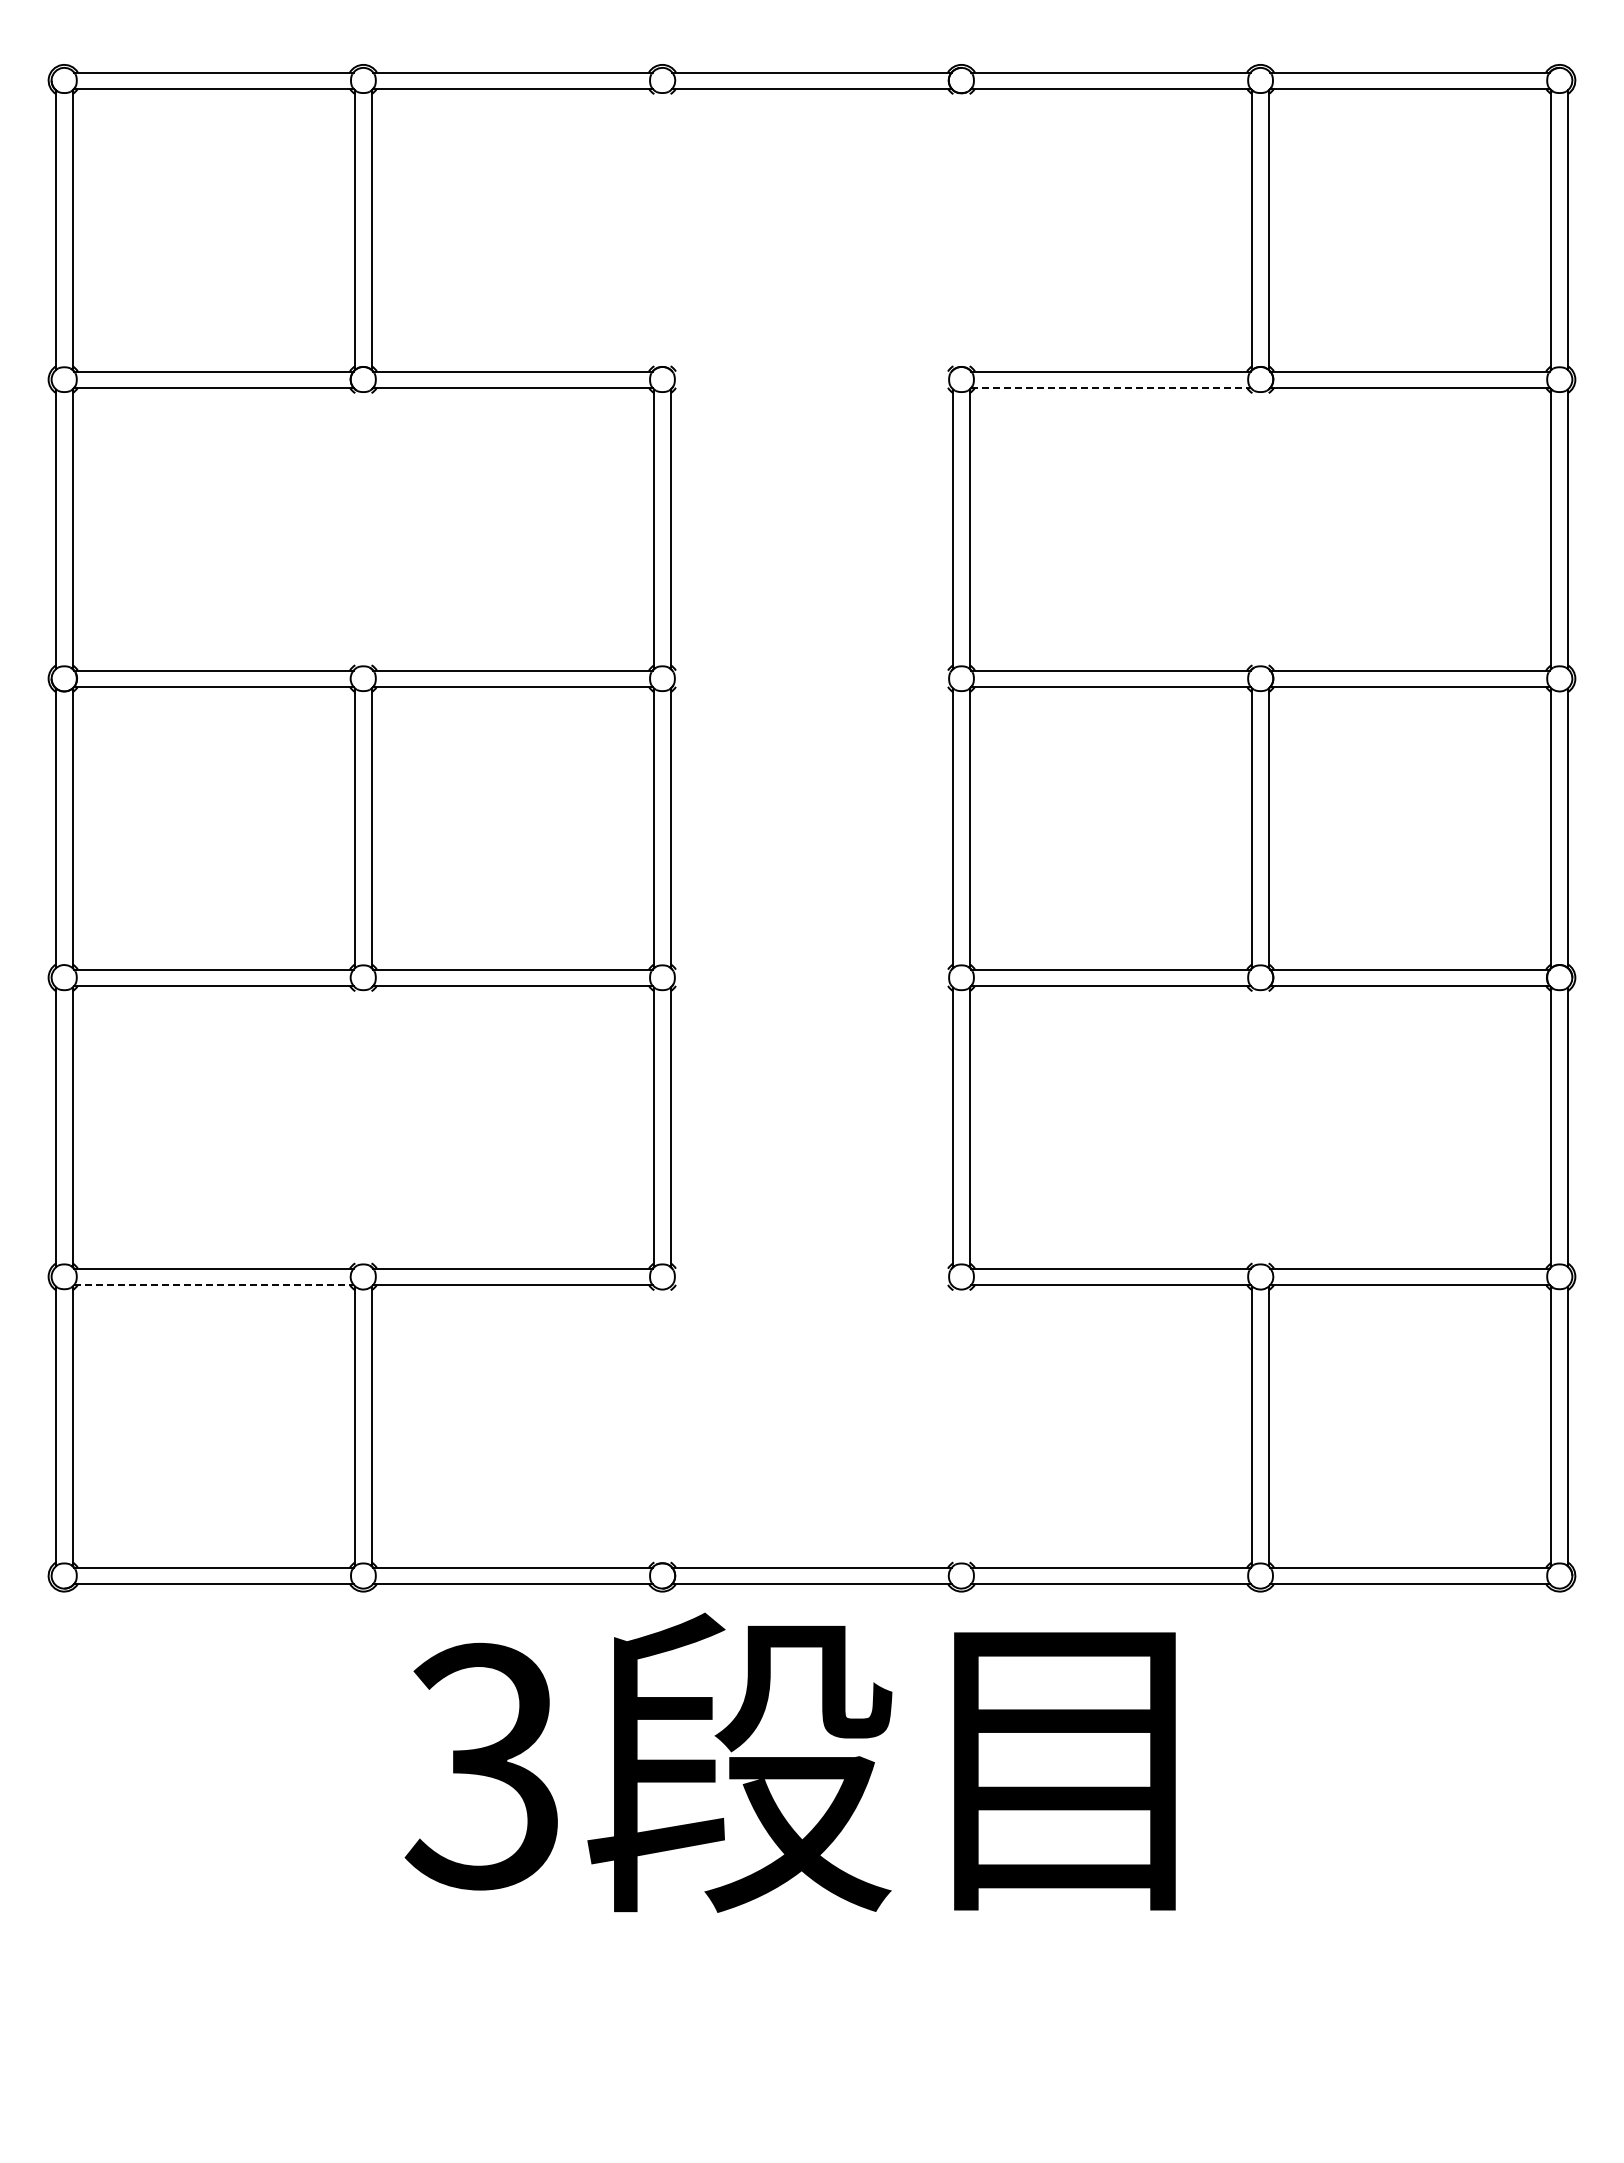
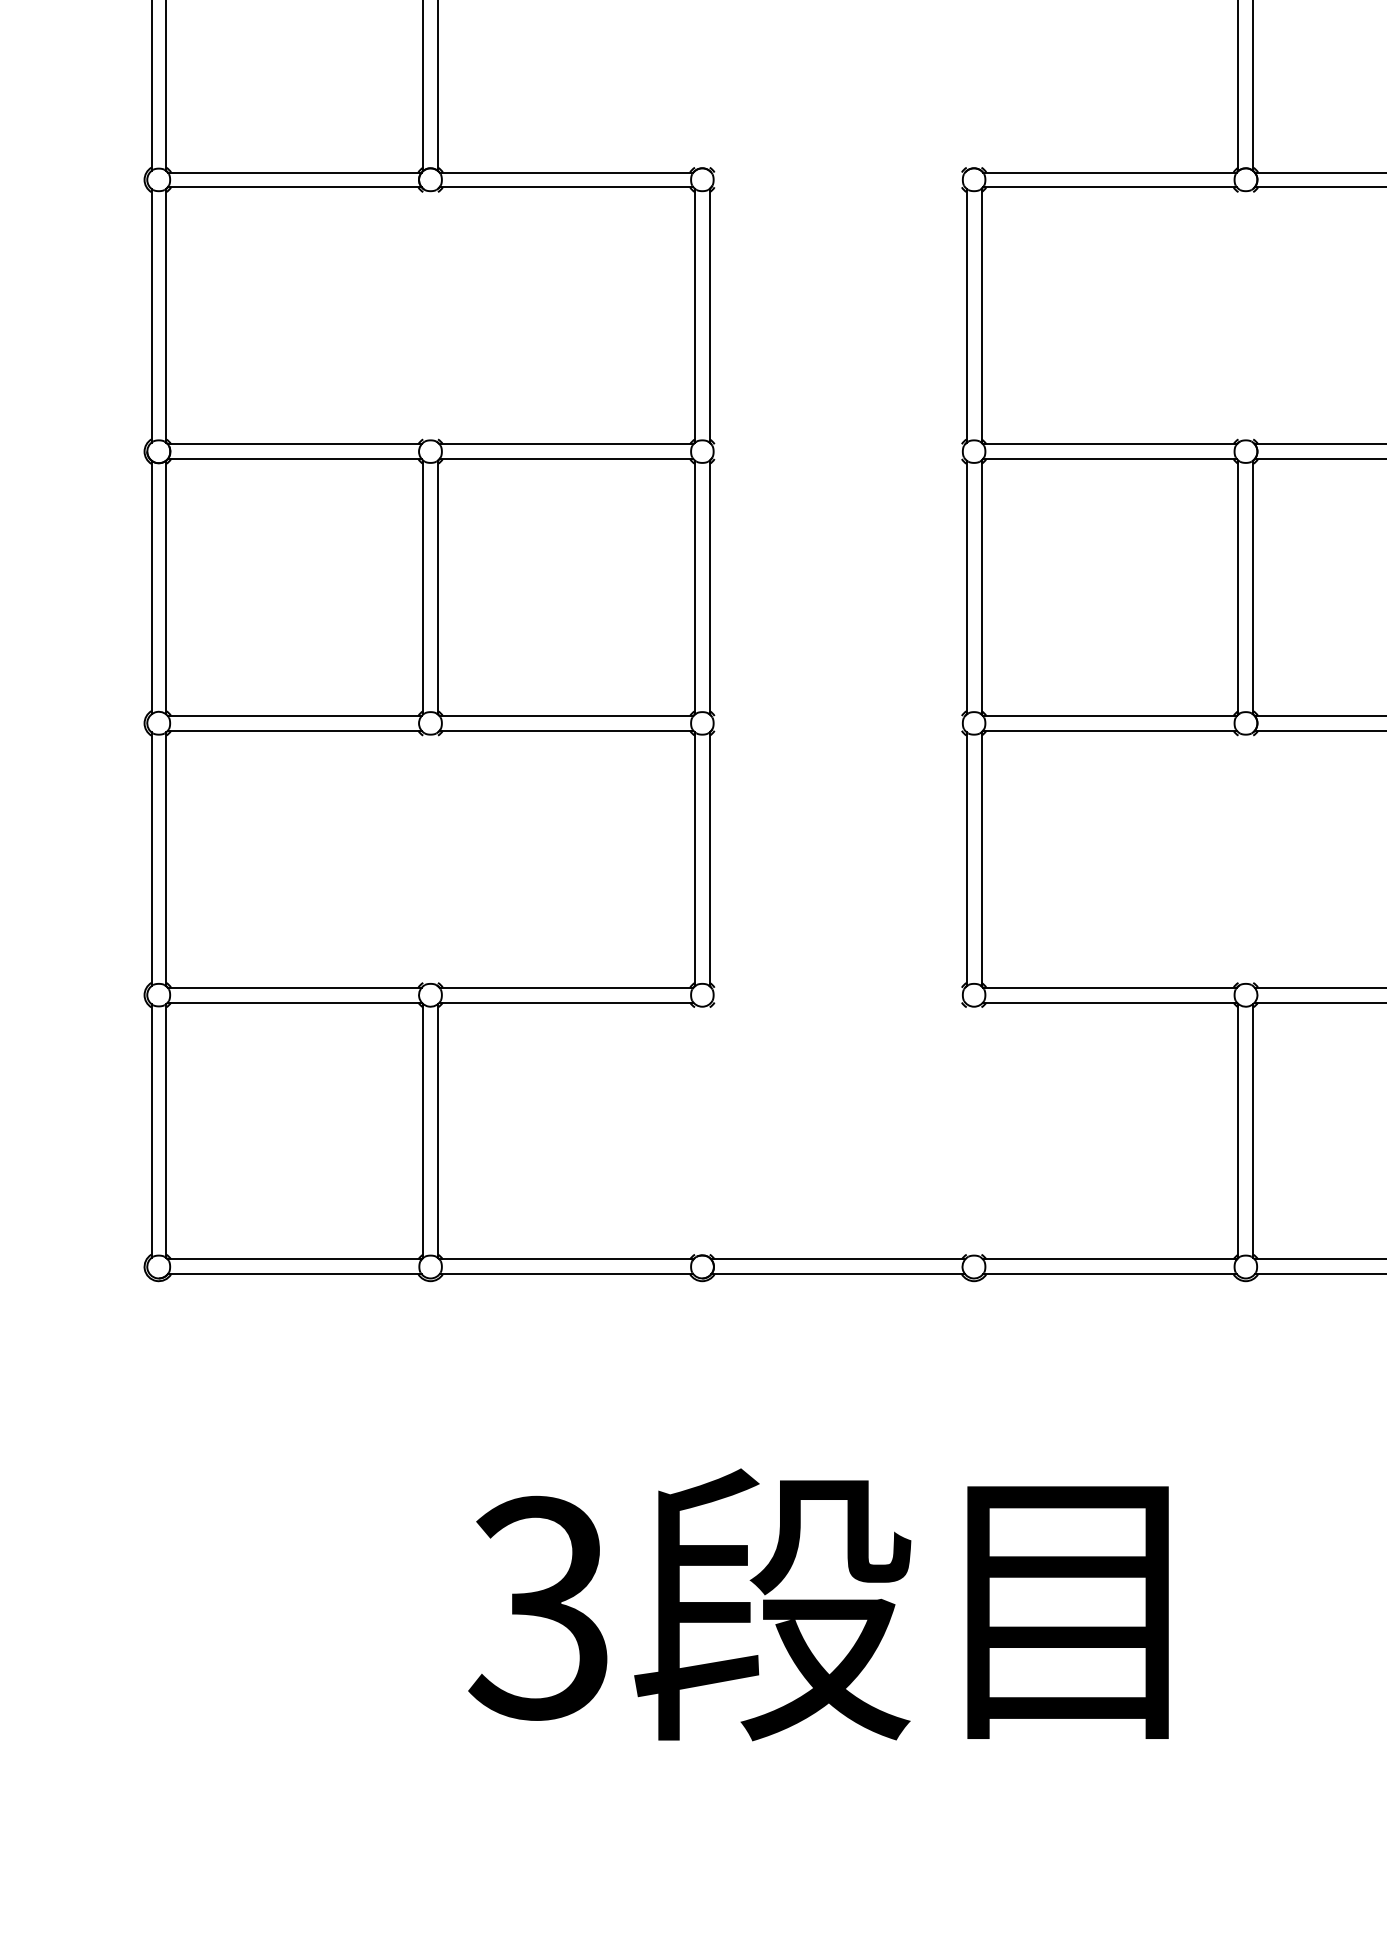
line: (1111, 387) -> (1110, 187), dashed -> solid
line: (213, 1284) -> (294, 1002), dashed -> solid
text: (789, 1762) -> (817, 1604), moved

